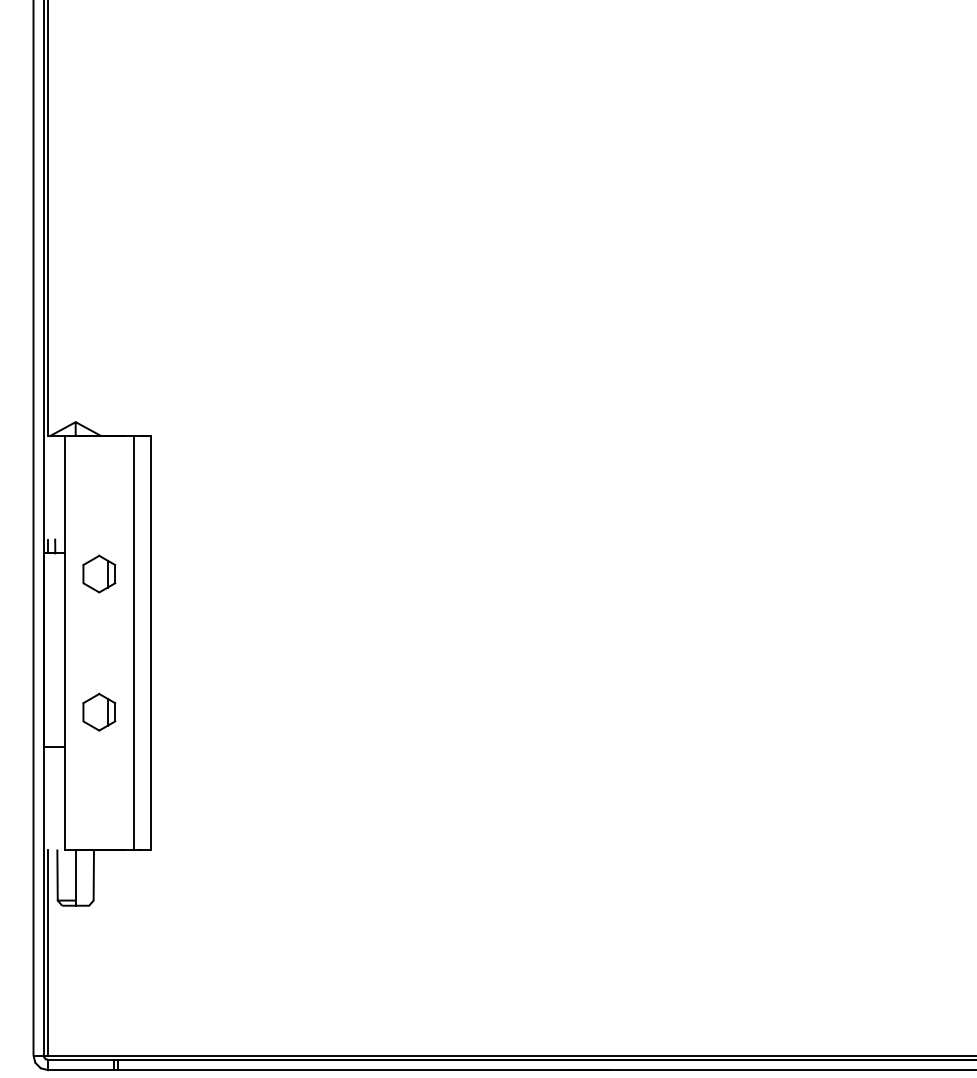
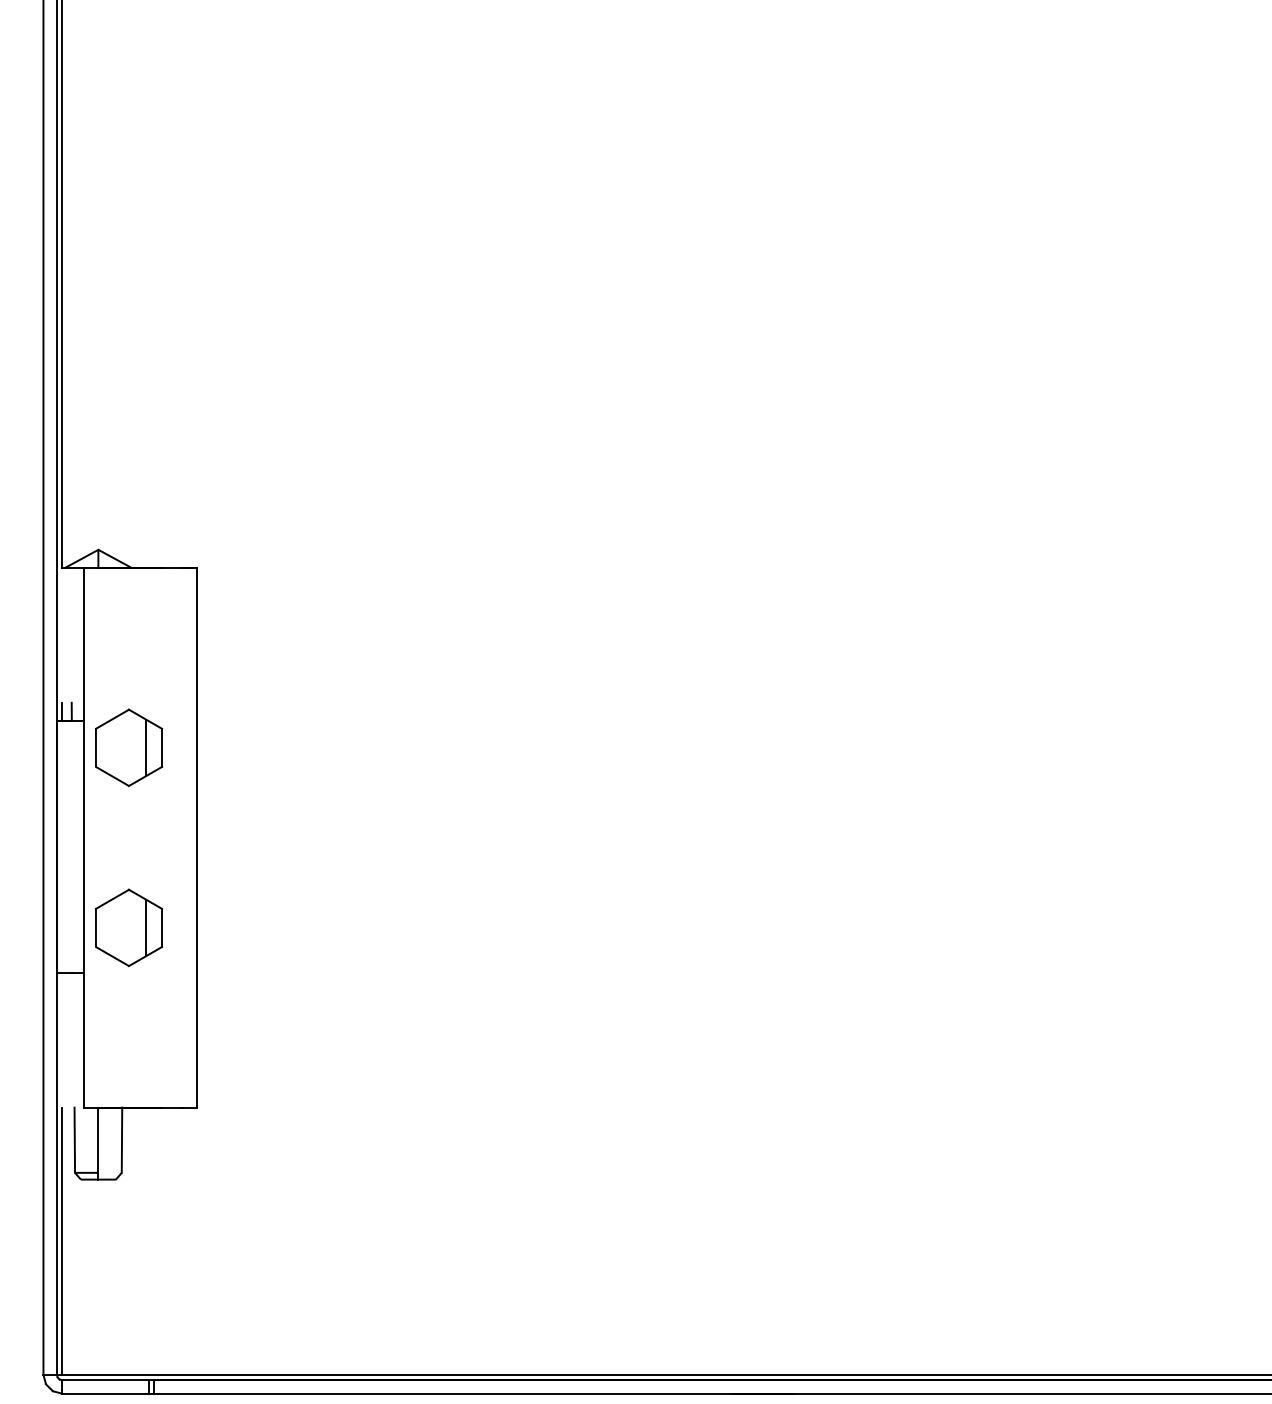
part: (99, 573) -> (129, 746), size x1.6
line: (133, 642) -> (173, 836), removed
part: (99, 711) -> (129, 926), size x1.6

